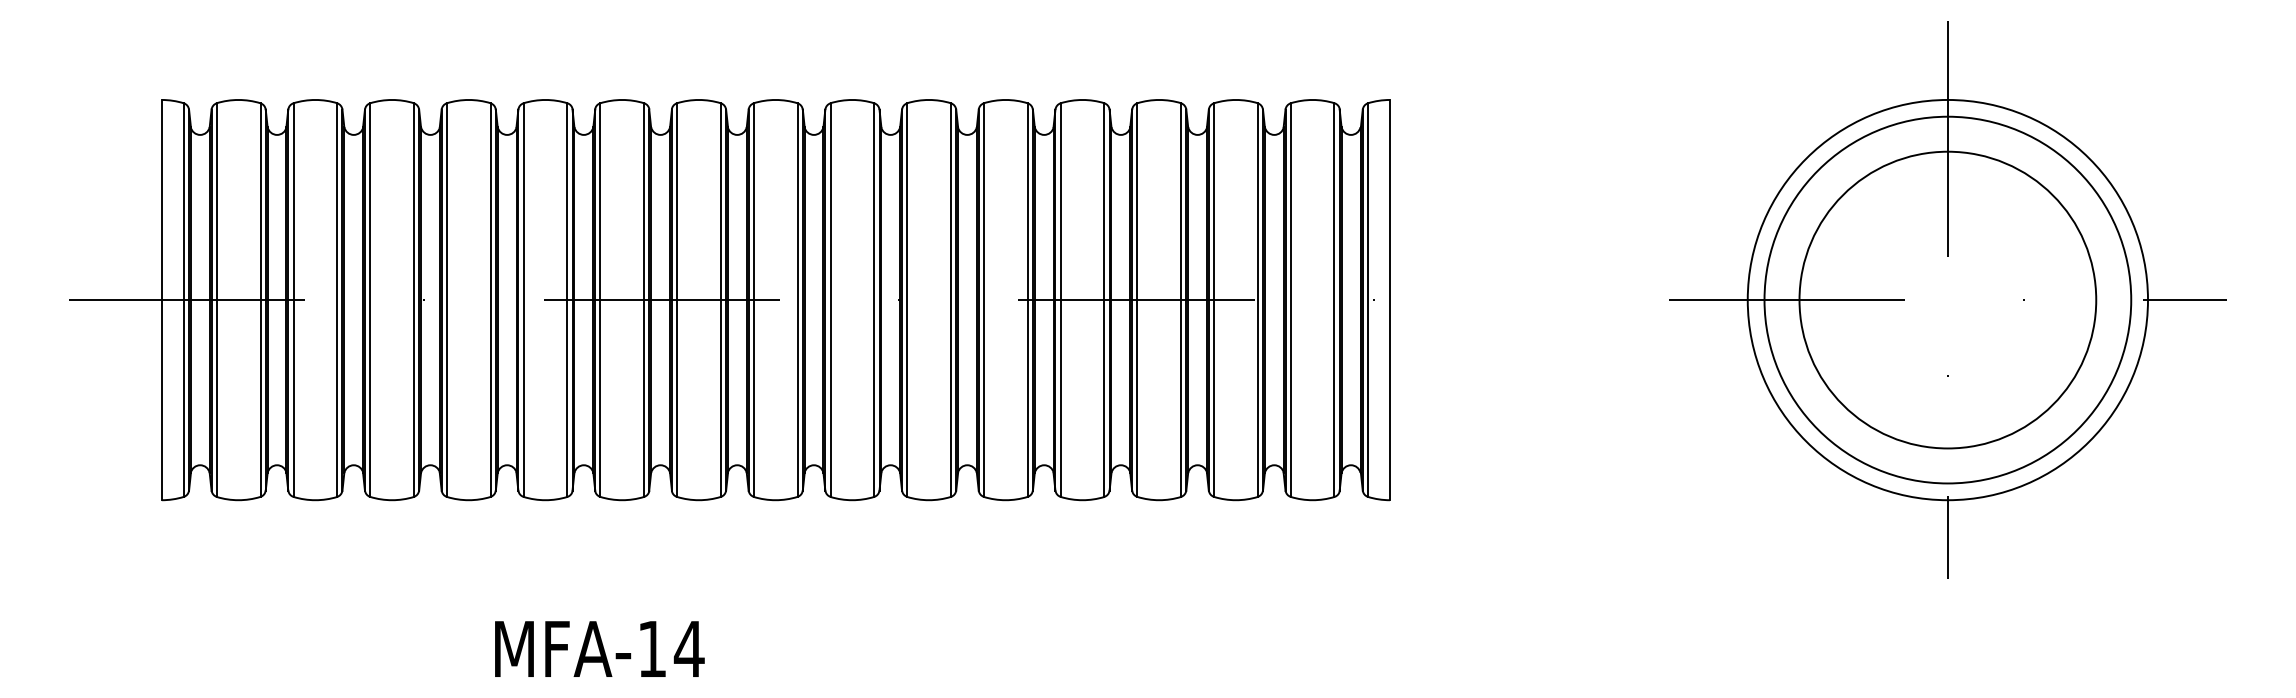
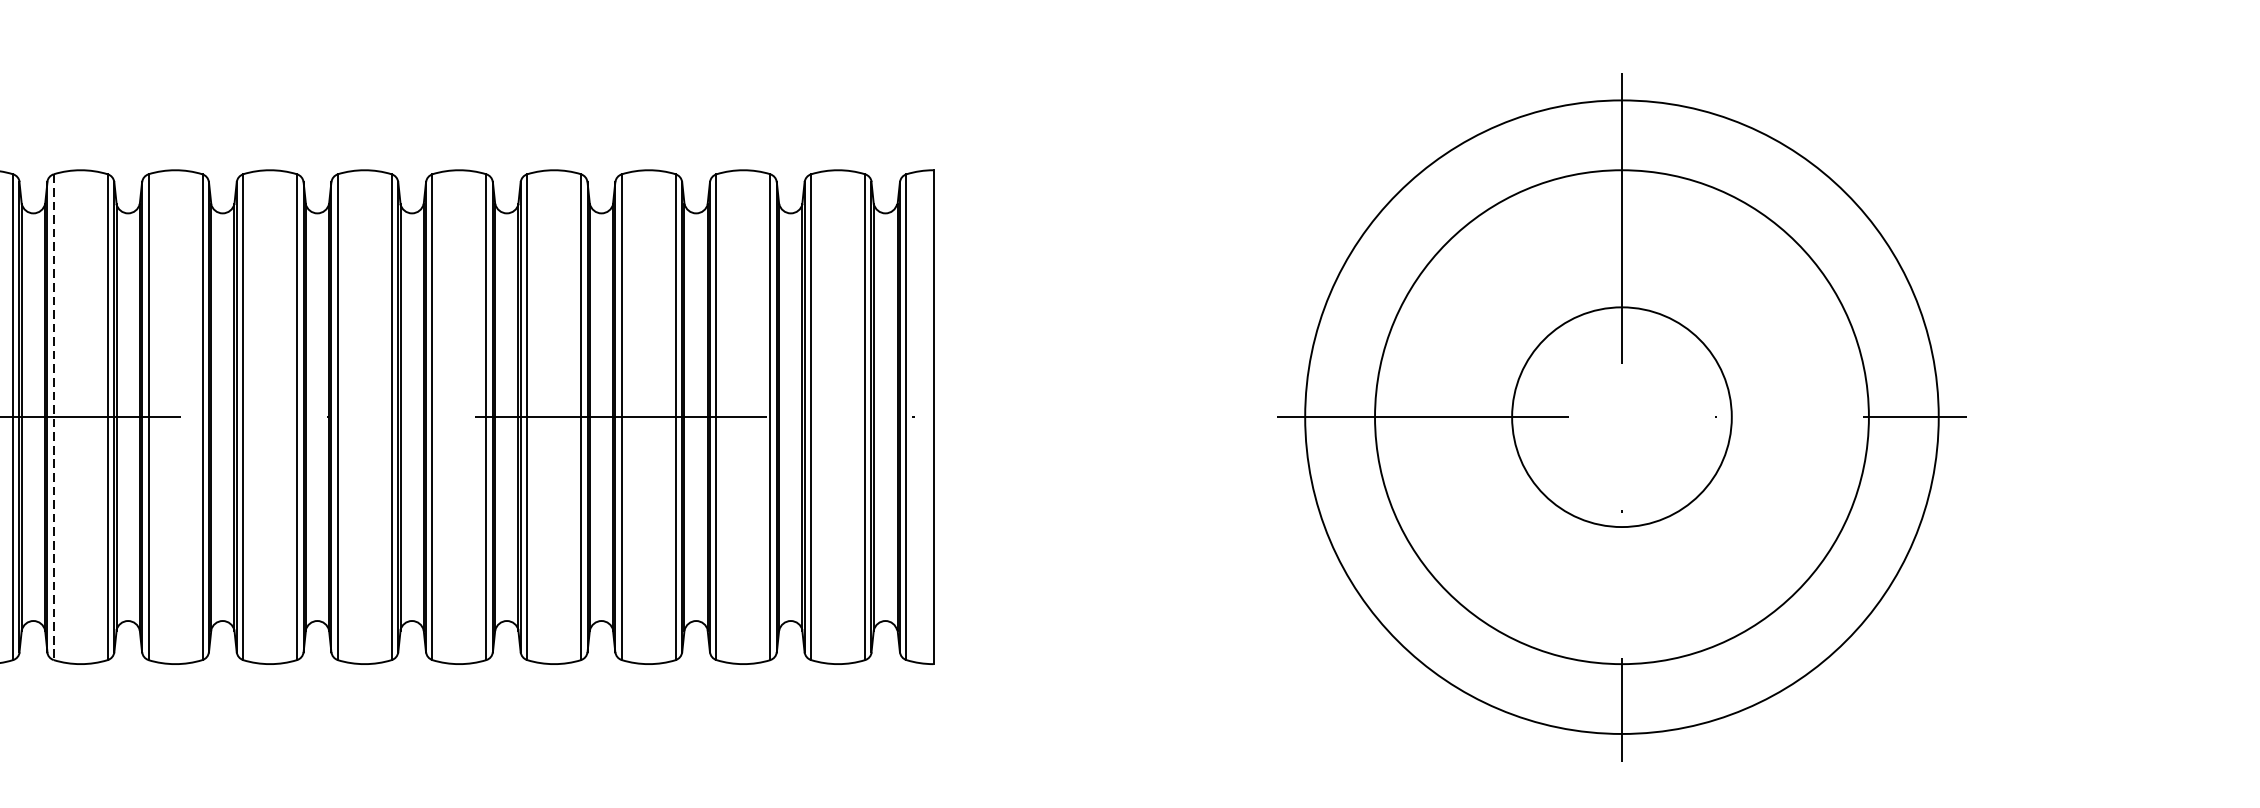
circle: (1947, 299) -> (1621, 416), size x0.6
circle: (1947, 299) -> (1621, 416), size x1.4
line: (677, 300) -> (54, 417), solid -> dashed

